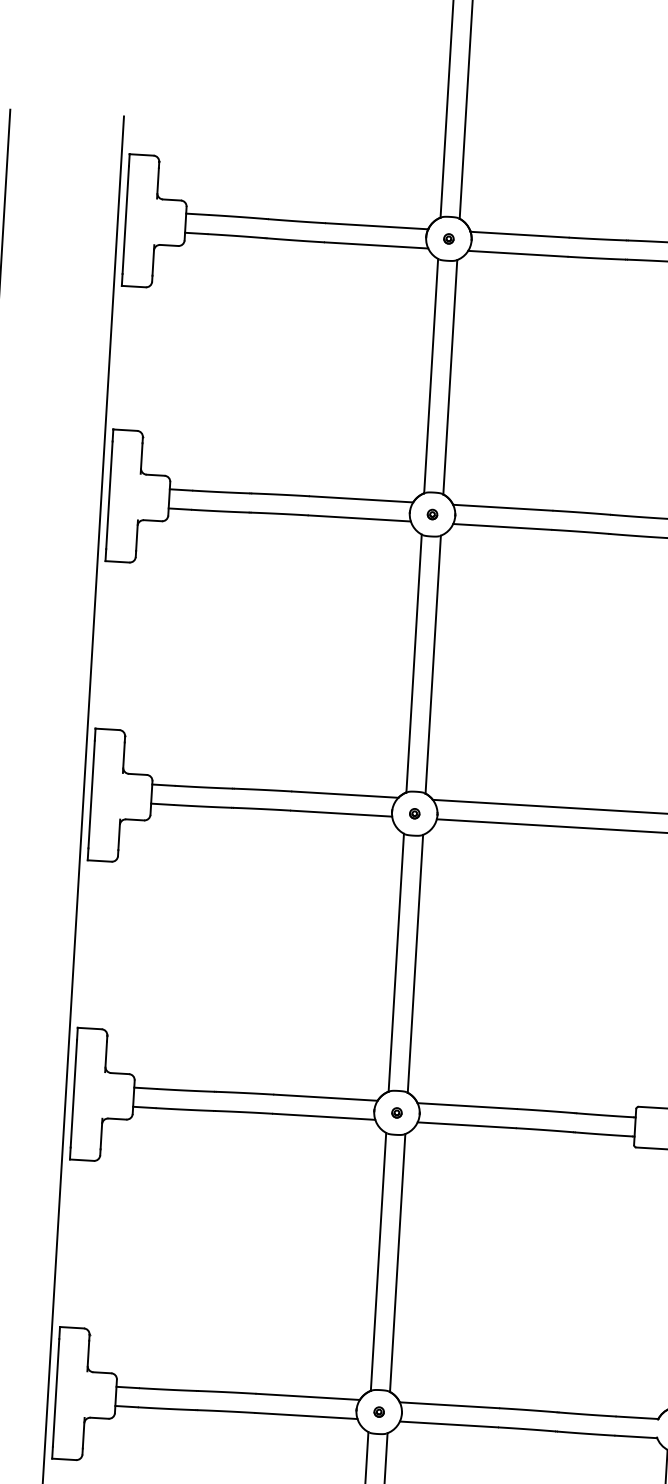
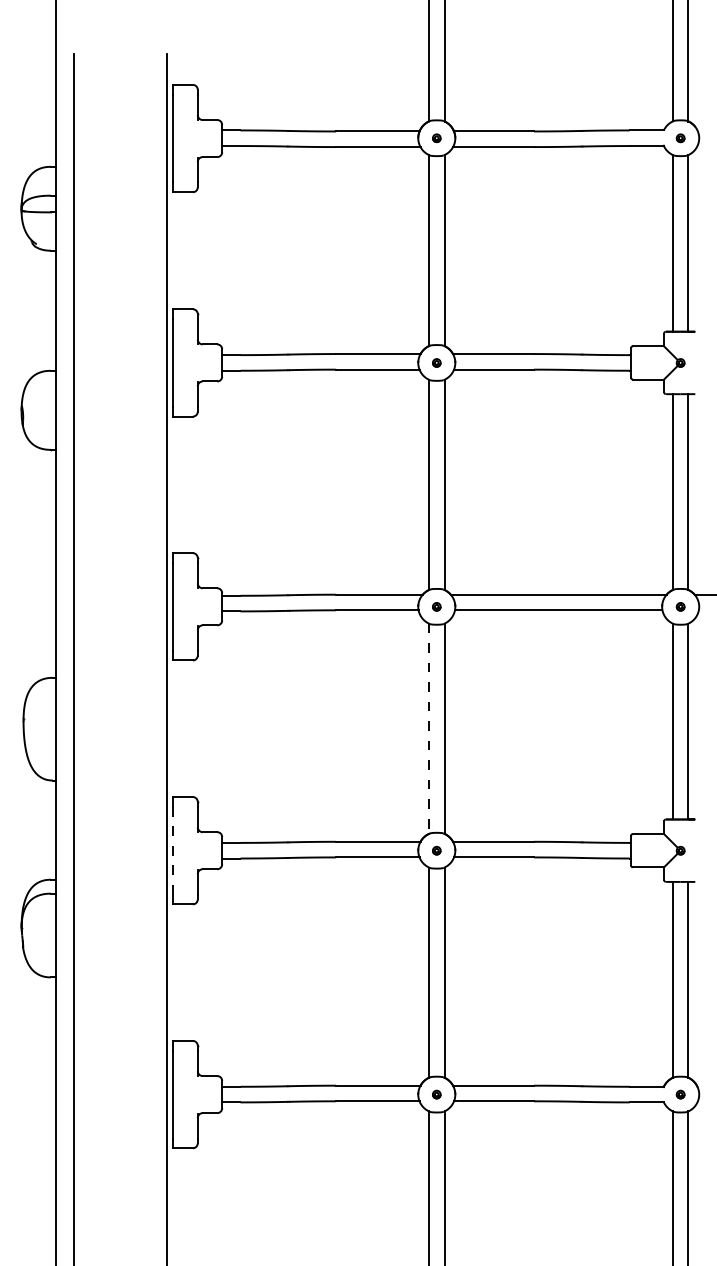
line: (395, 963) -> (428, 729), solid -> dashed
line: (74, 1093) -> (173, 850), solid -> dashed

